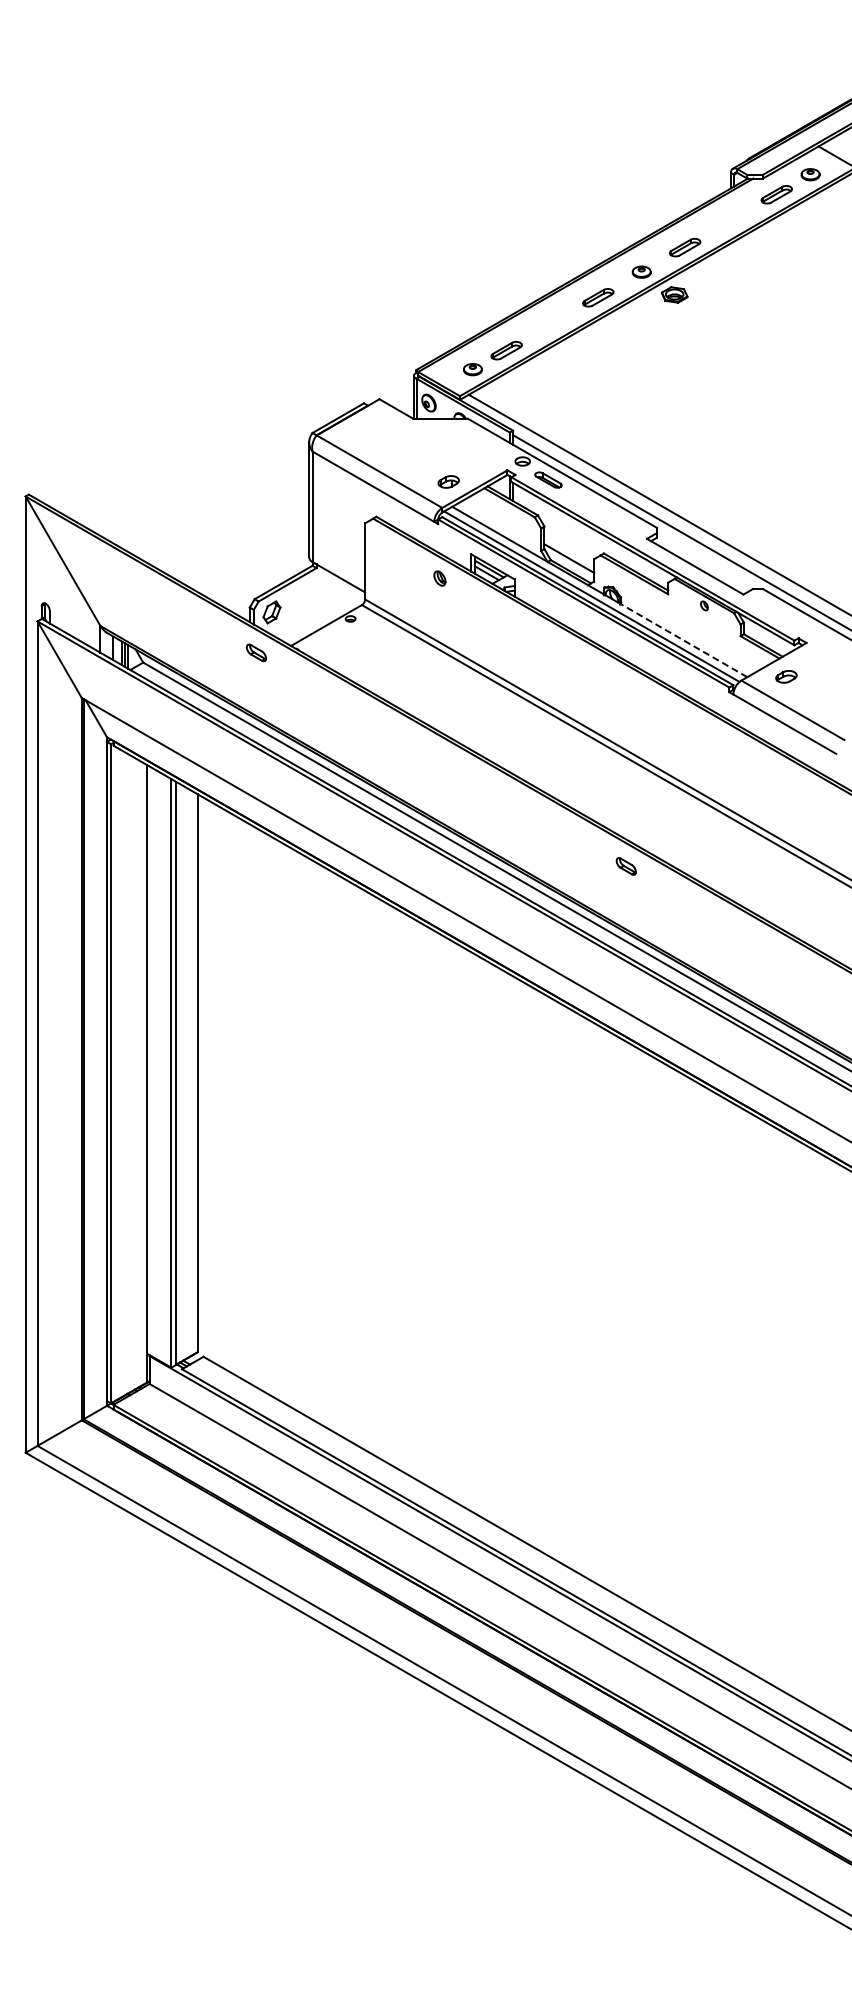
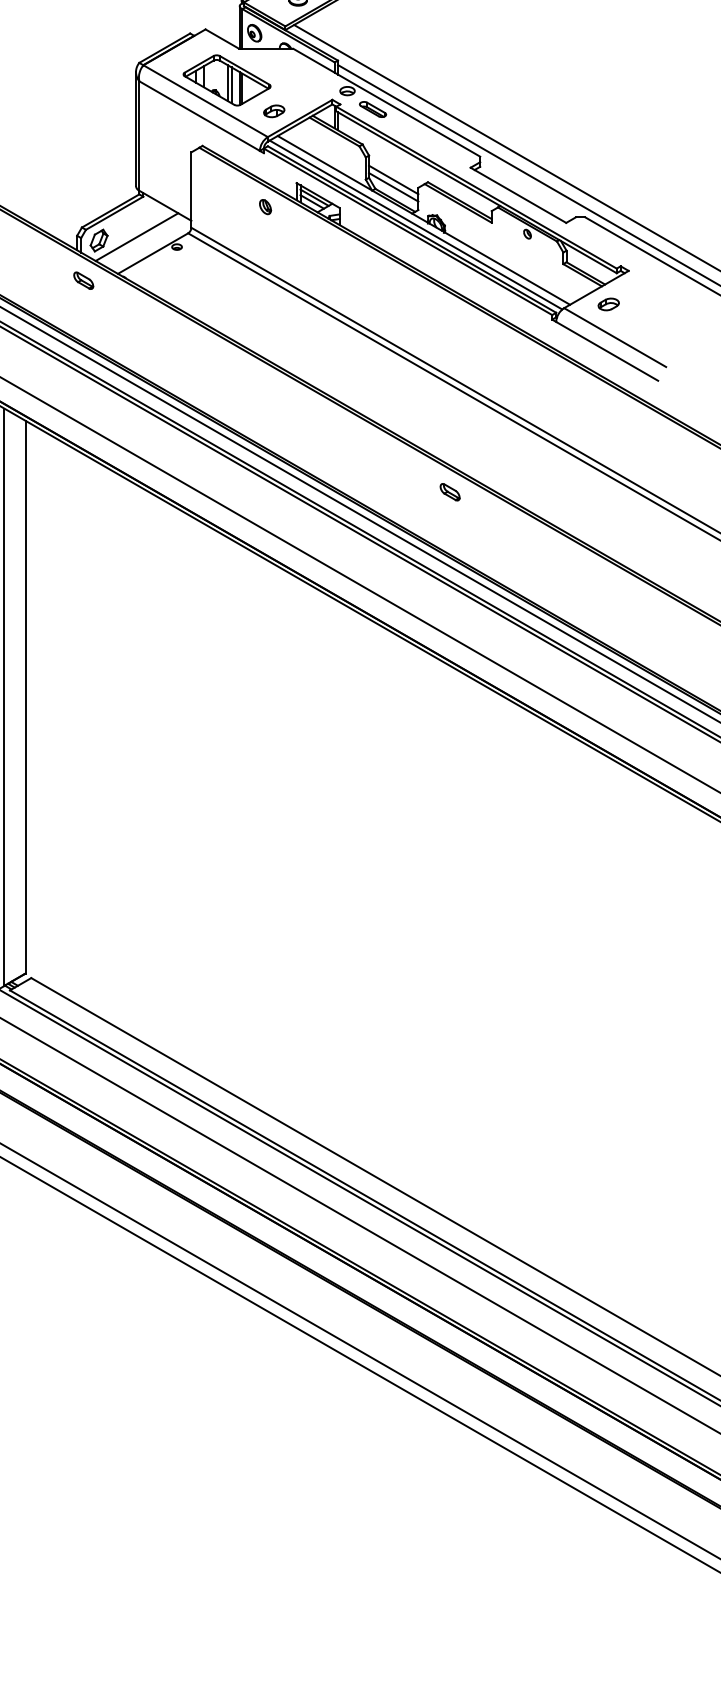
part: (400, 450) -> (226, 80), added
line: (569, 550) -> (393, 179), added
line: (309, 608) -> (136, 236), added
line: (683, 640) -> (506, 268), dashed -> solid

